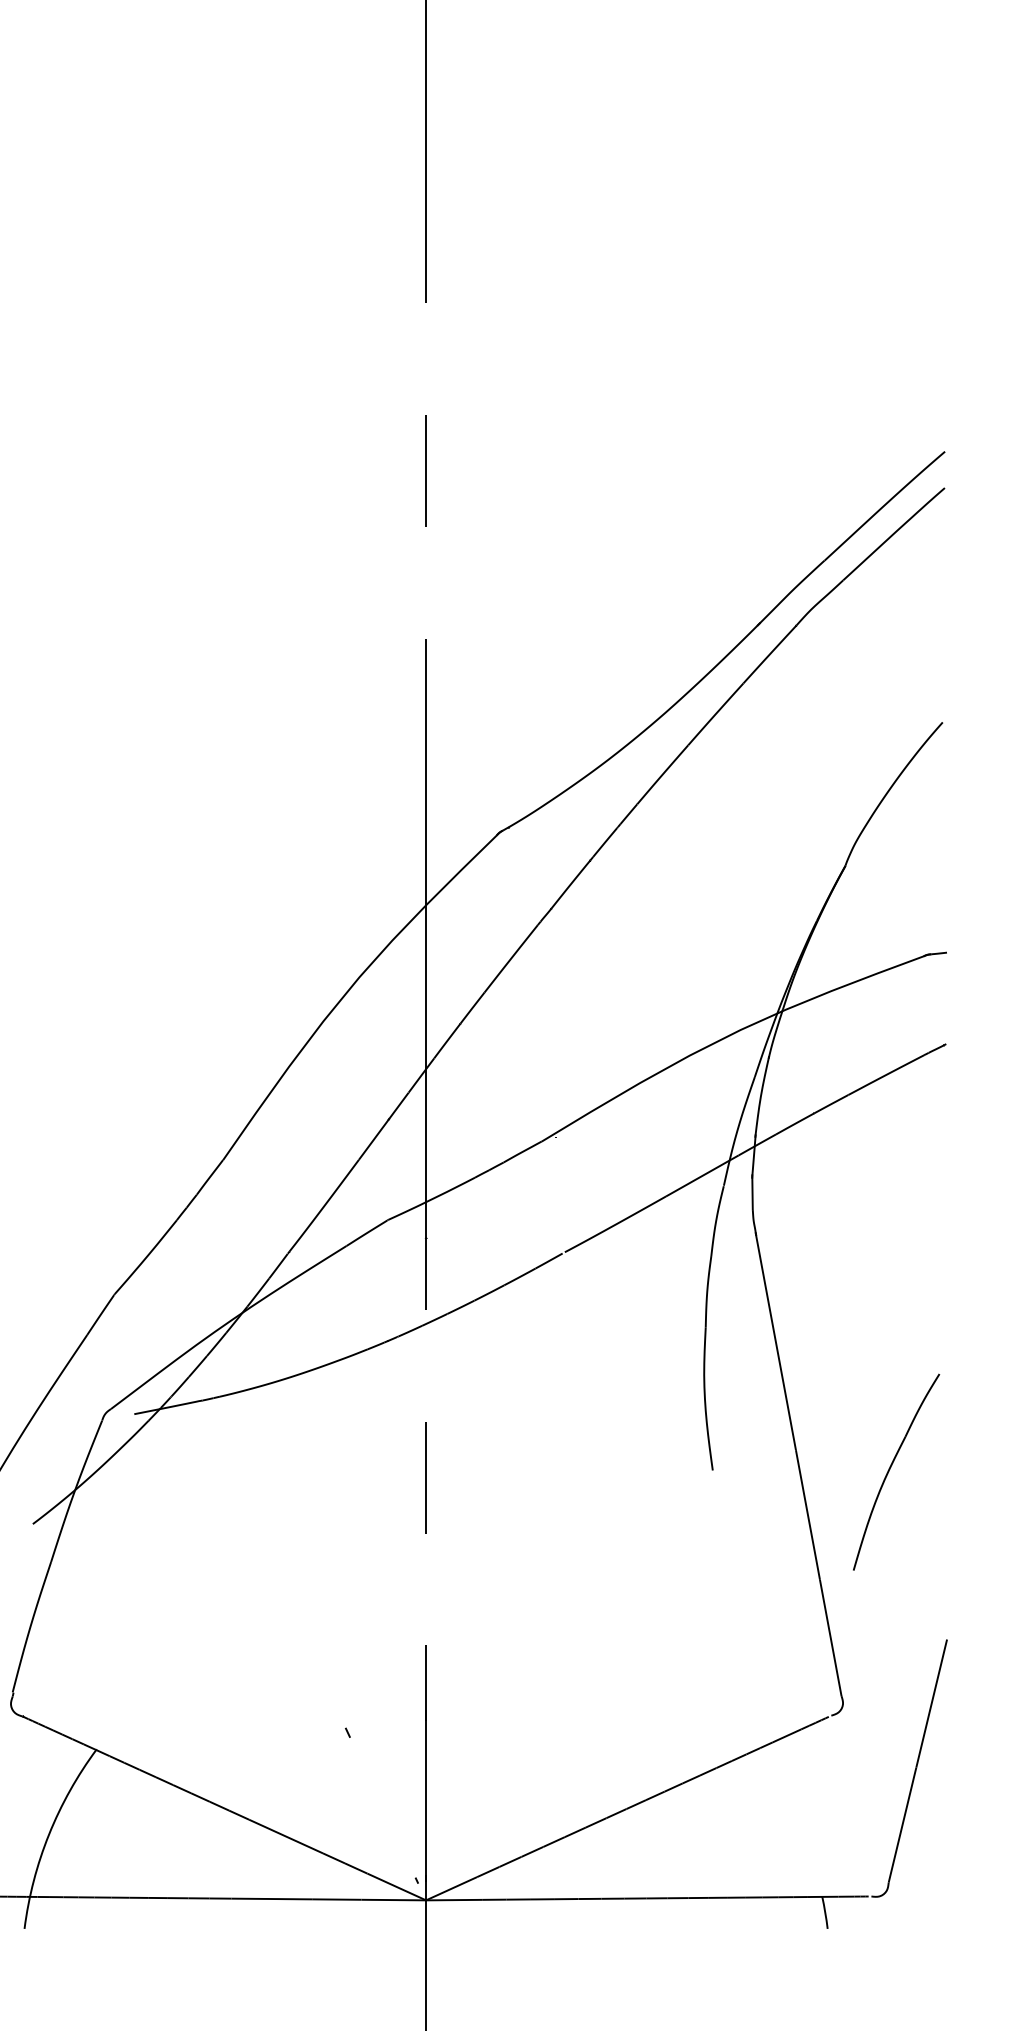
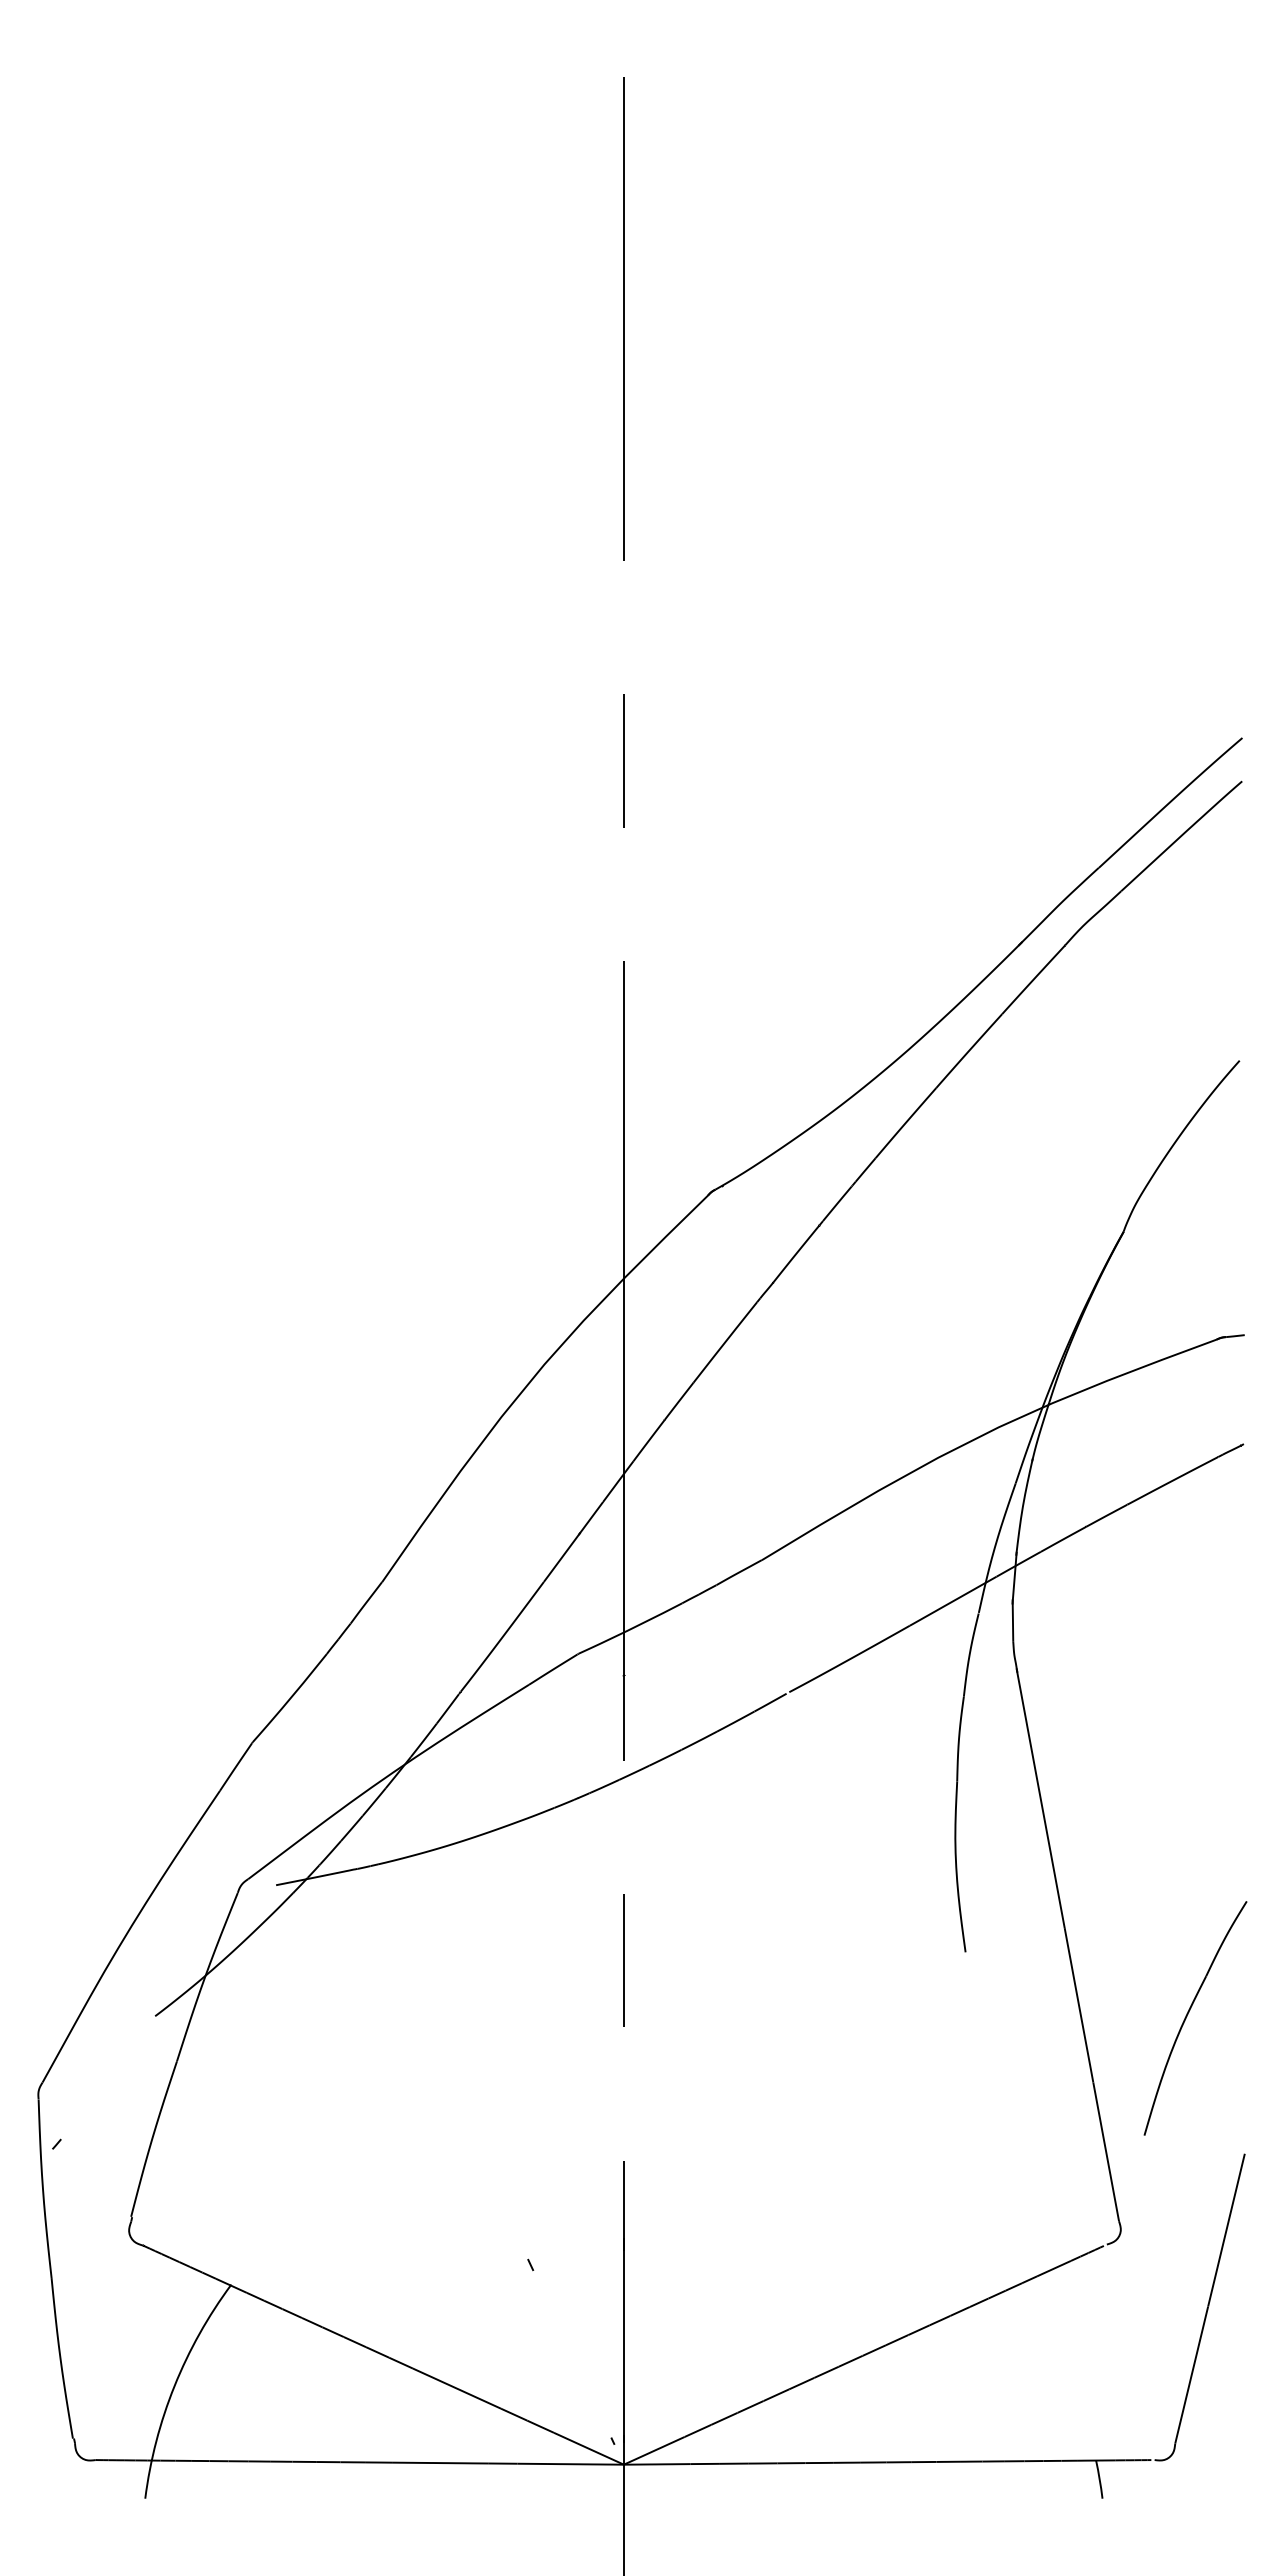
part: (890, 1468) -> (1188, 2014), moved

